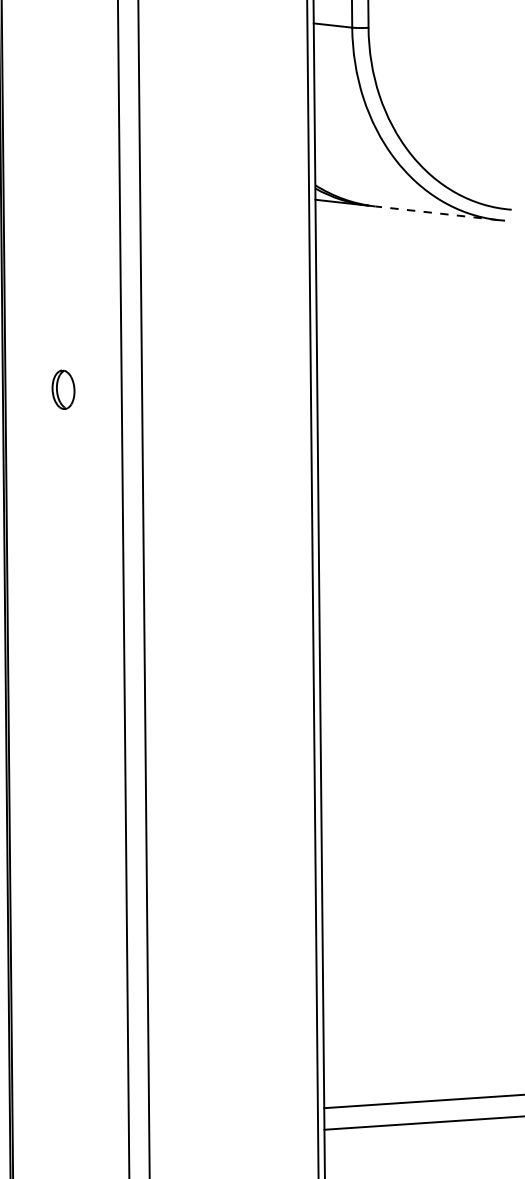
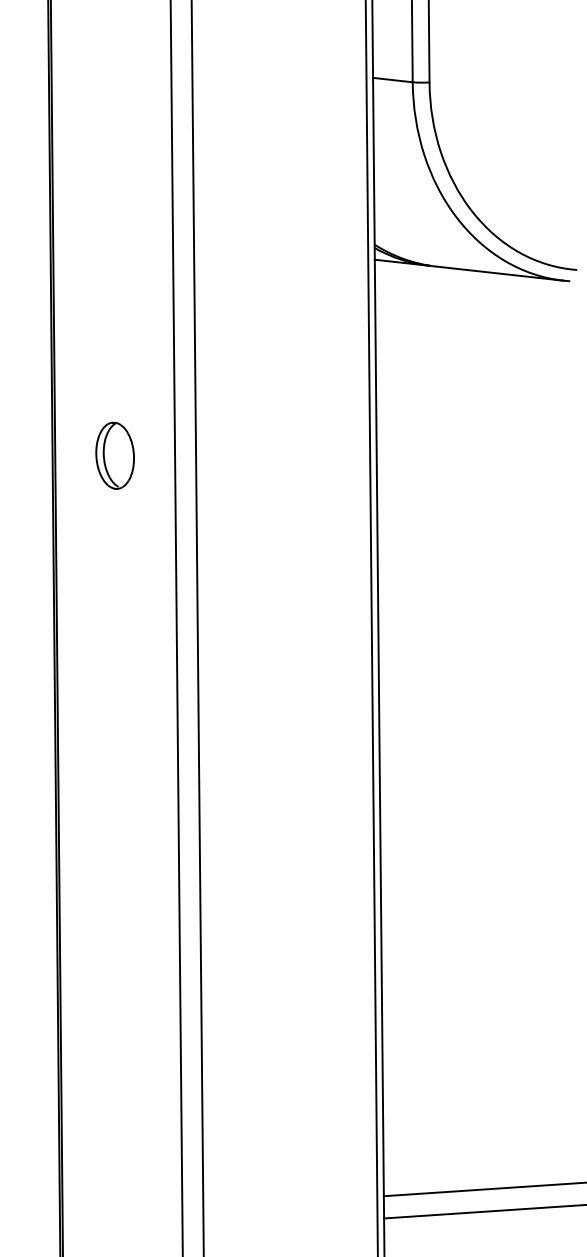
line: (437, 213) -> (500, 273), dashed -> solid
part: (62, 389) -> (114, 455), size x1.67

